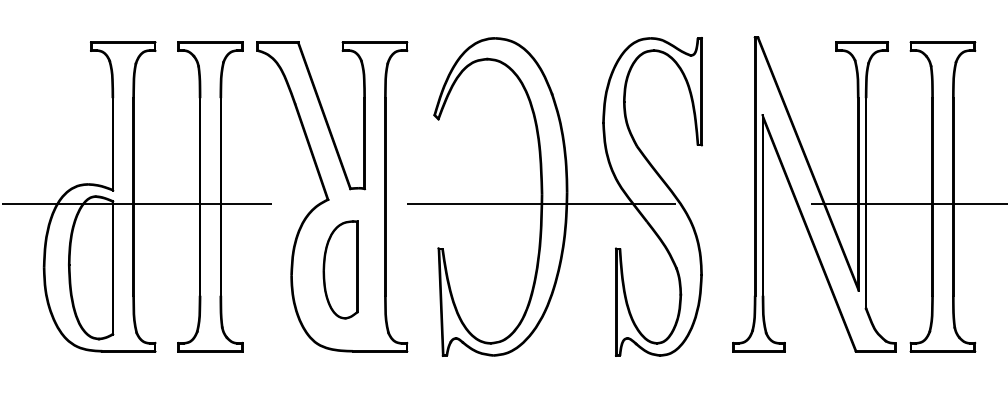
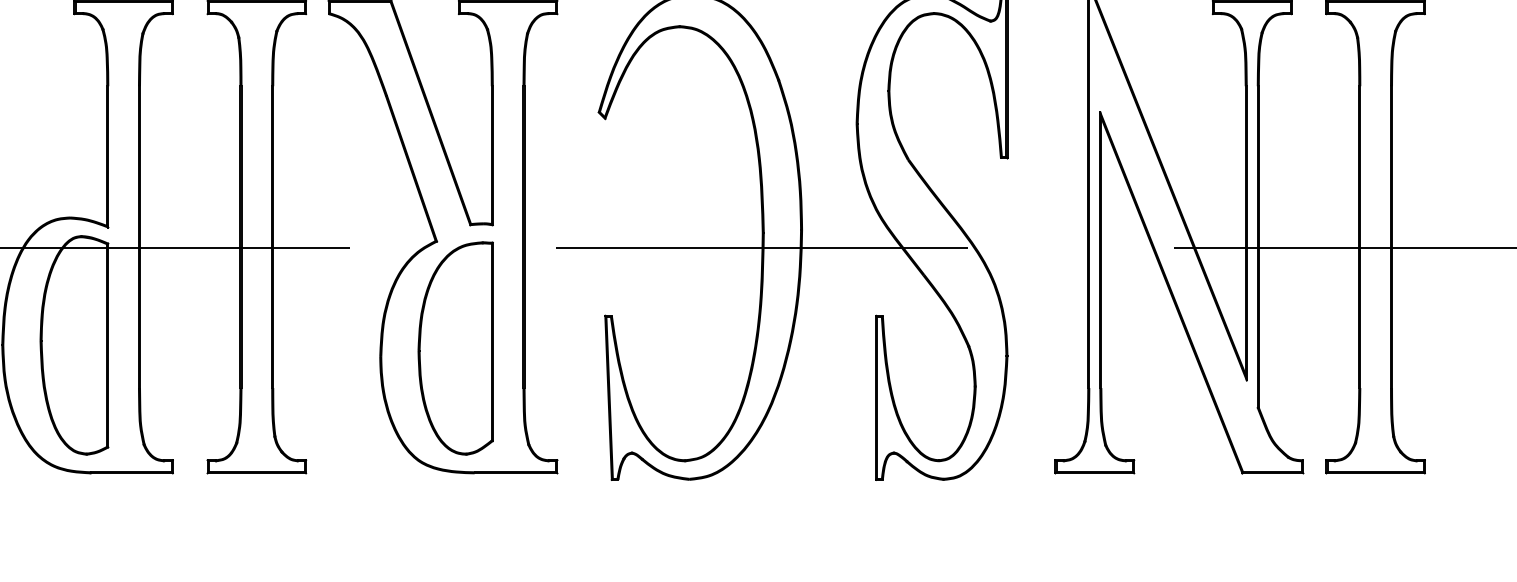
part: (340, 269) -> (455, 347), size x1.43

